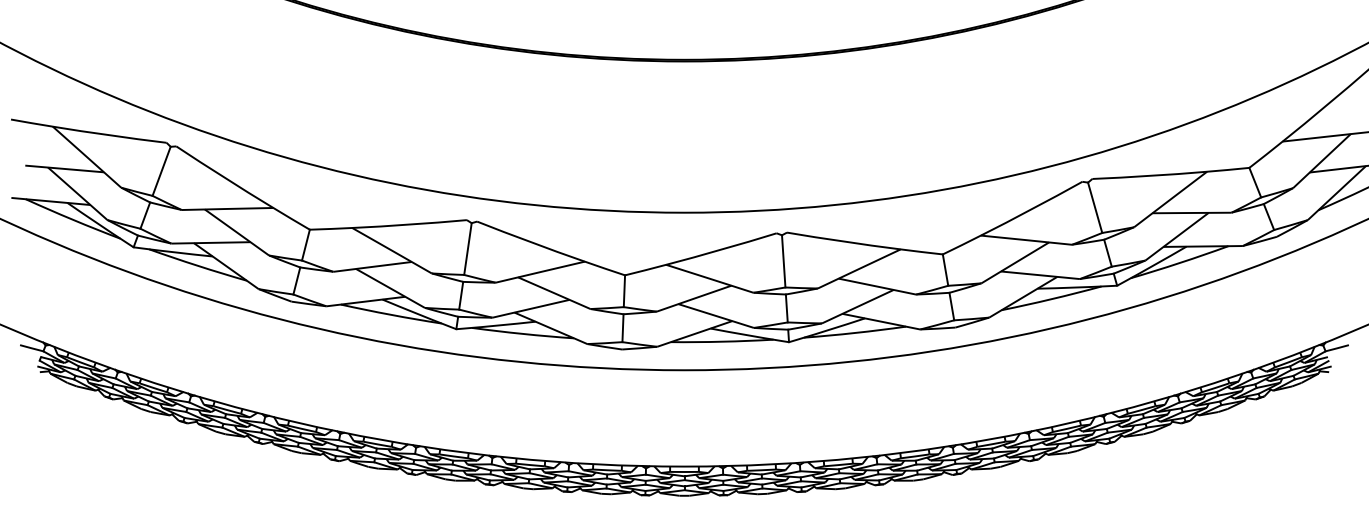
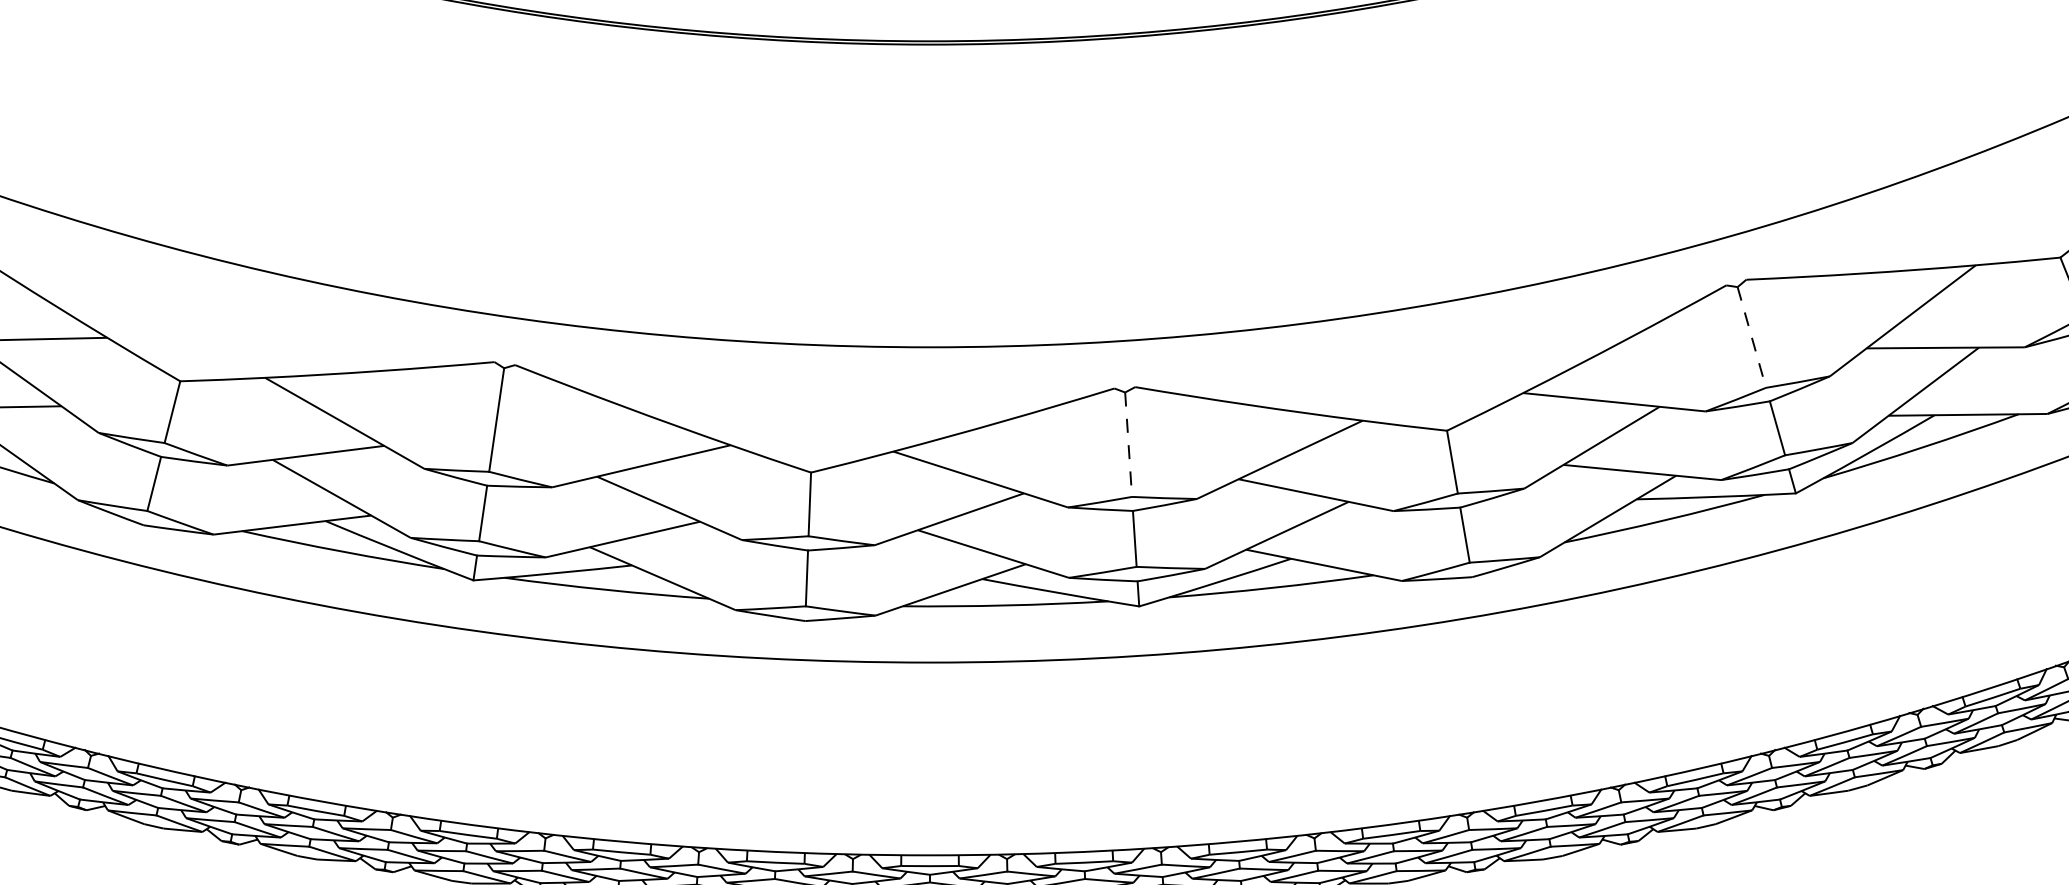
line: (1095, 208) -> (1752, 338), solid -> dashed
line: (783, 261) -> (1128, 444), solid -> dashed

